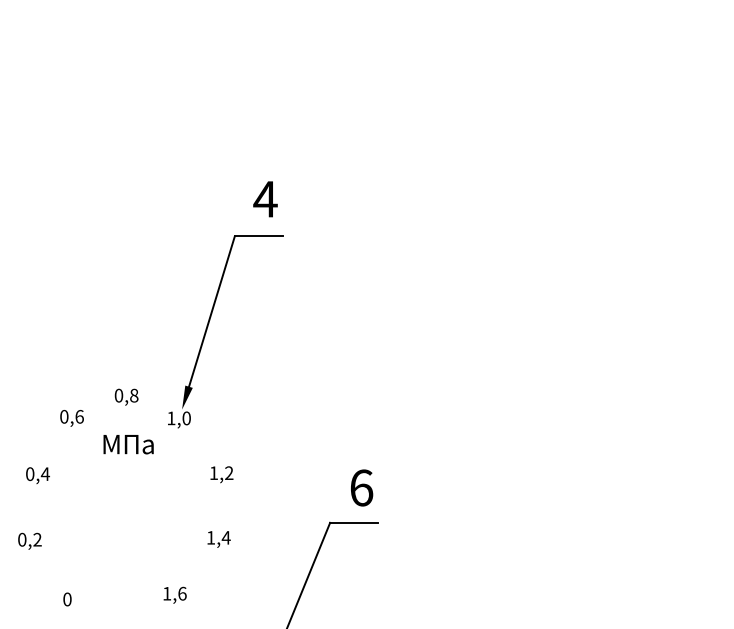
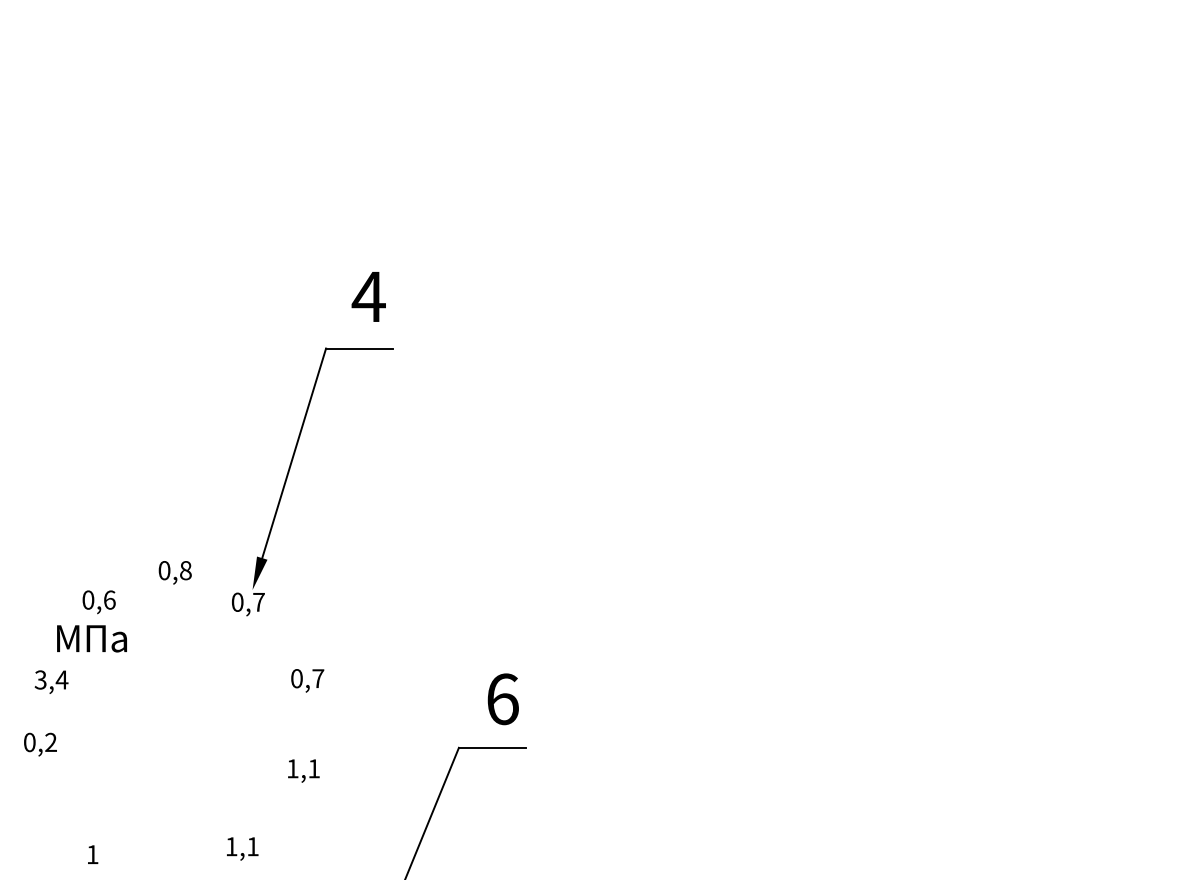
text: (178, 417) -> (247, 601), 1,0 -> 0,7
text: (128, 444) -> (91, 638), moved
text: (29, 473) -> (40, 679), 0,4 -> 3,4
text: (221, 473) -> (307, 678), 1,2 -> 0,7
text: (225, 537) -> (313, 768), 1,4 -> 1,1
text: (29, 541) -> (40, 744), moved
text: (182, 593) -> (253, 846), 1,6 -> 1,1
text: (67, 599) -> (92, 854), 0 -> 1

